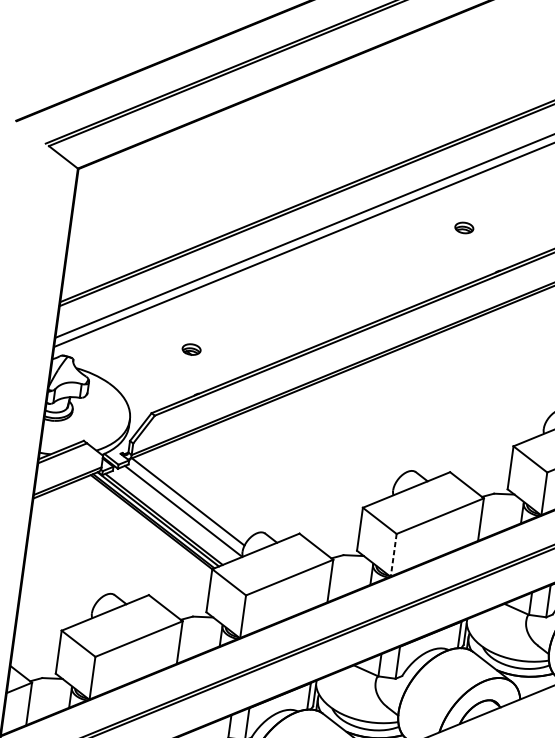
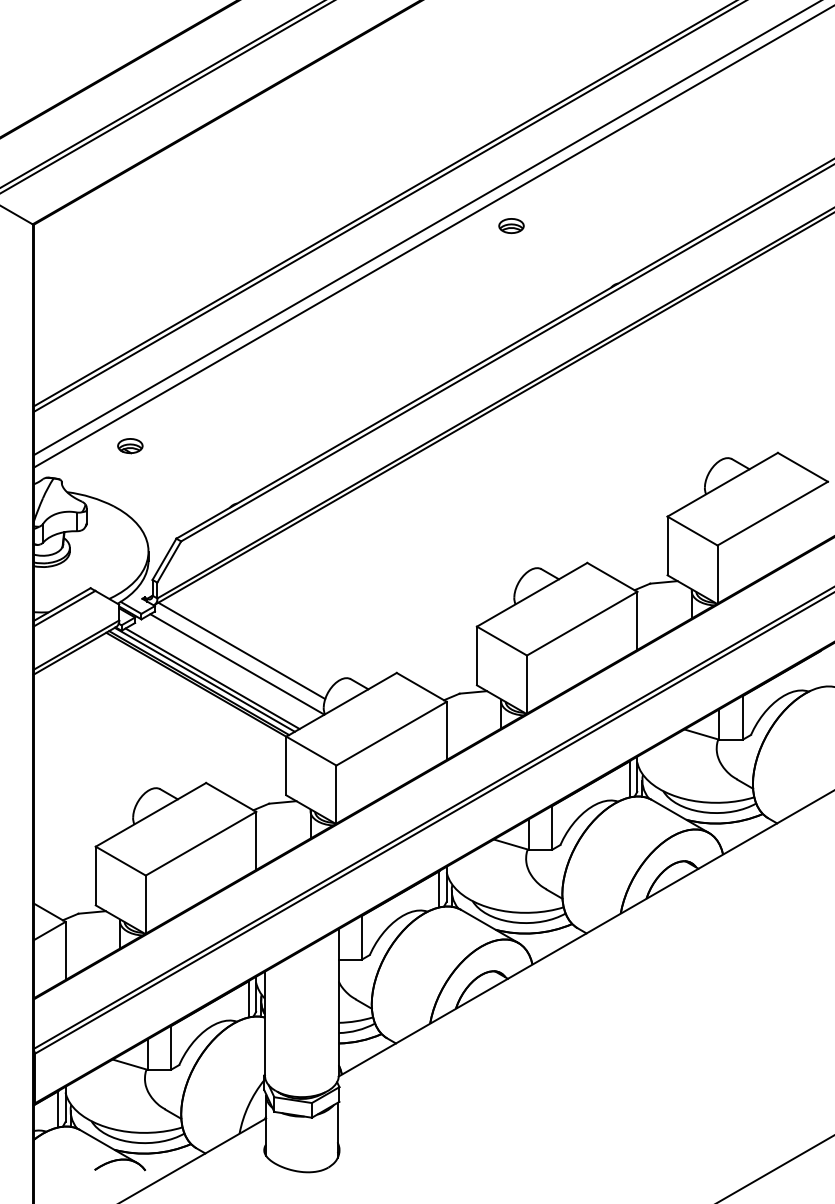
part: (464, 227) -> (511, 225), moved
part: (191, 349) -> (130, 446), moved
line: (394, 555) -> (527, 685), dashed -> solid

